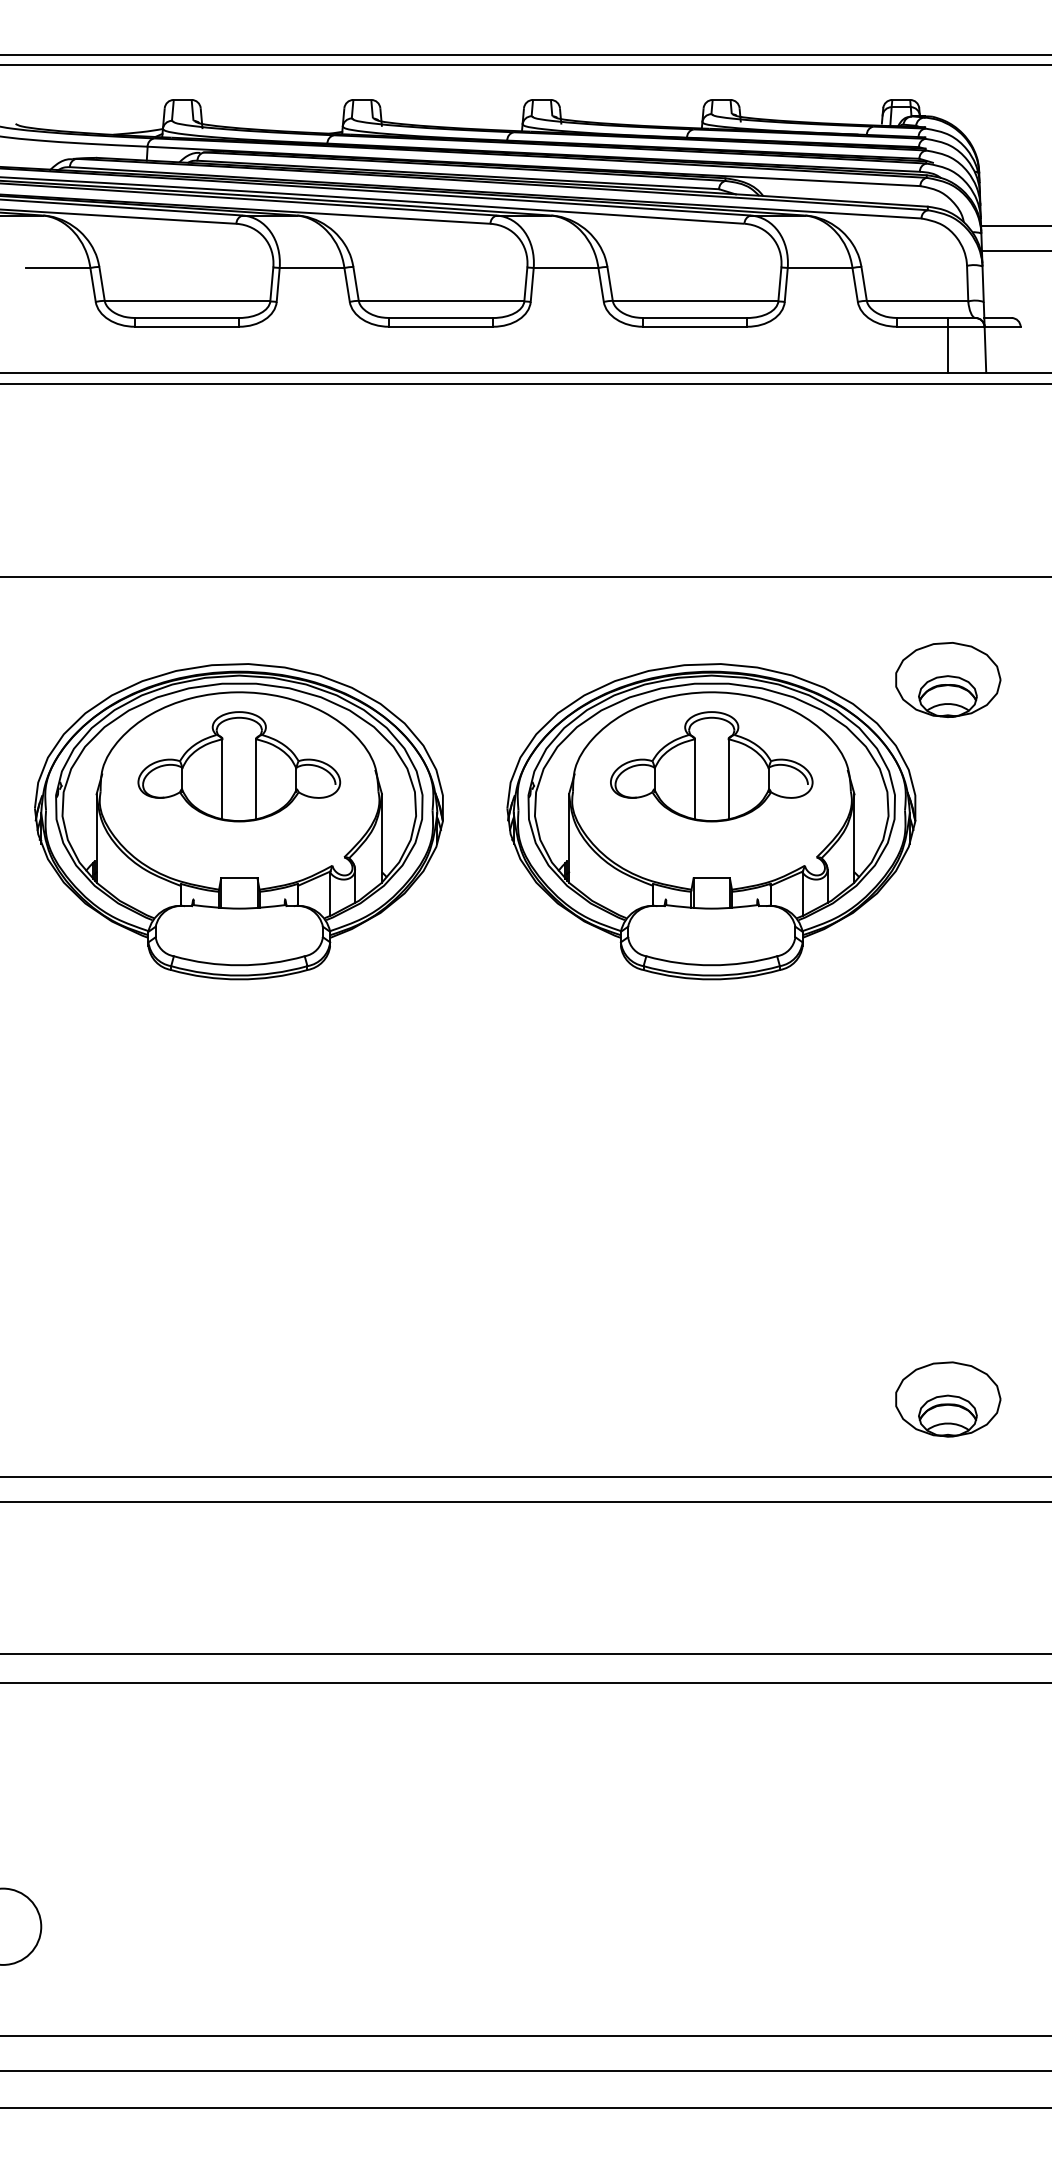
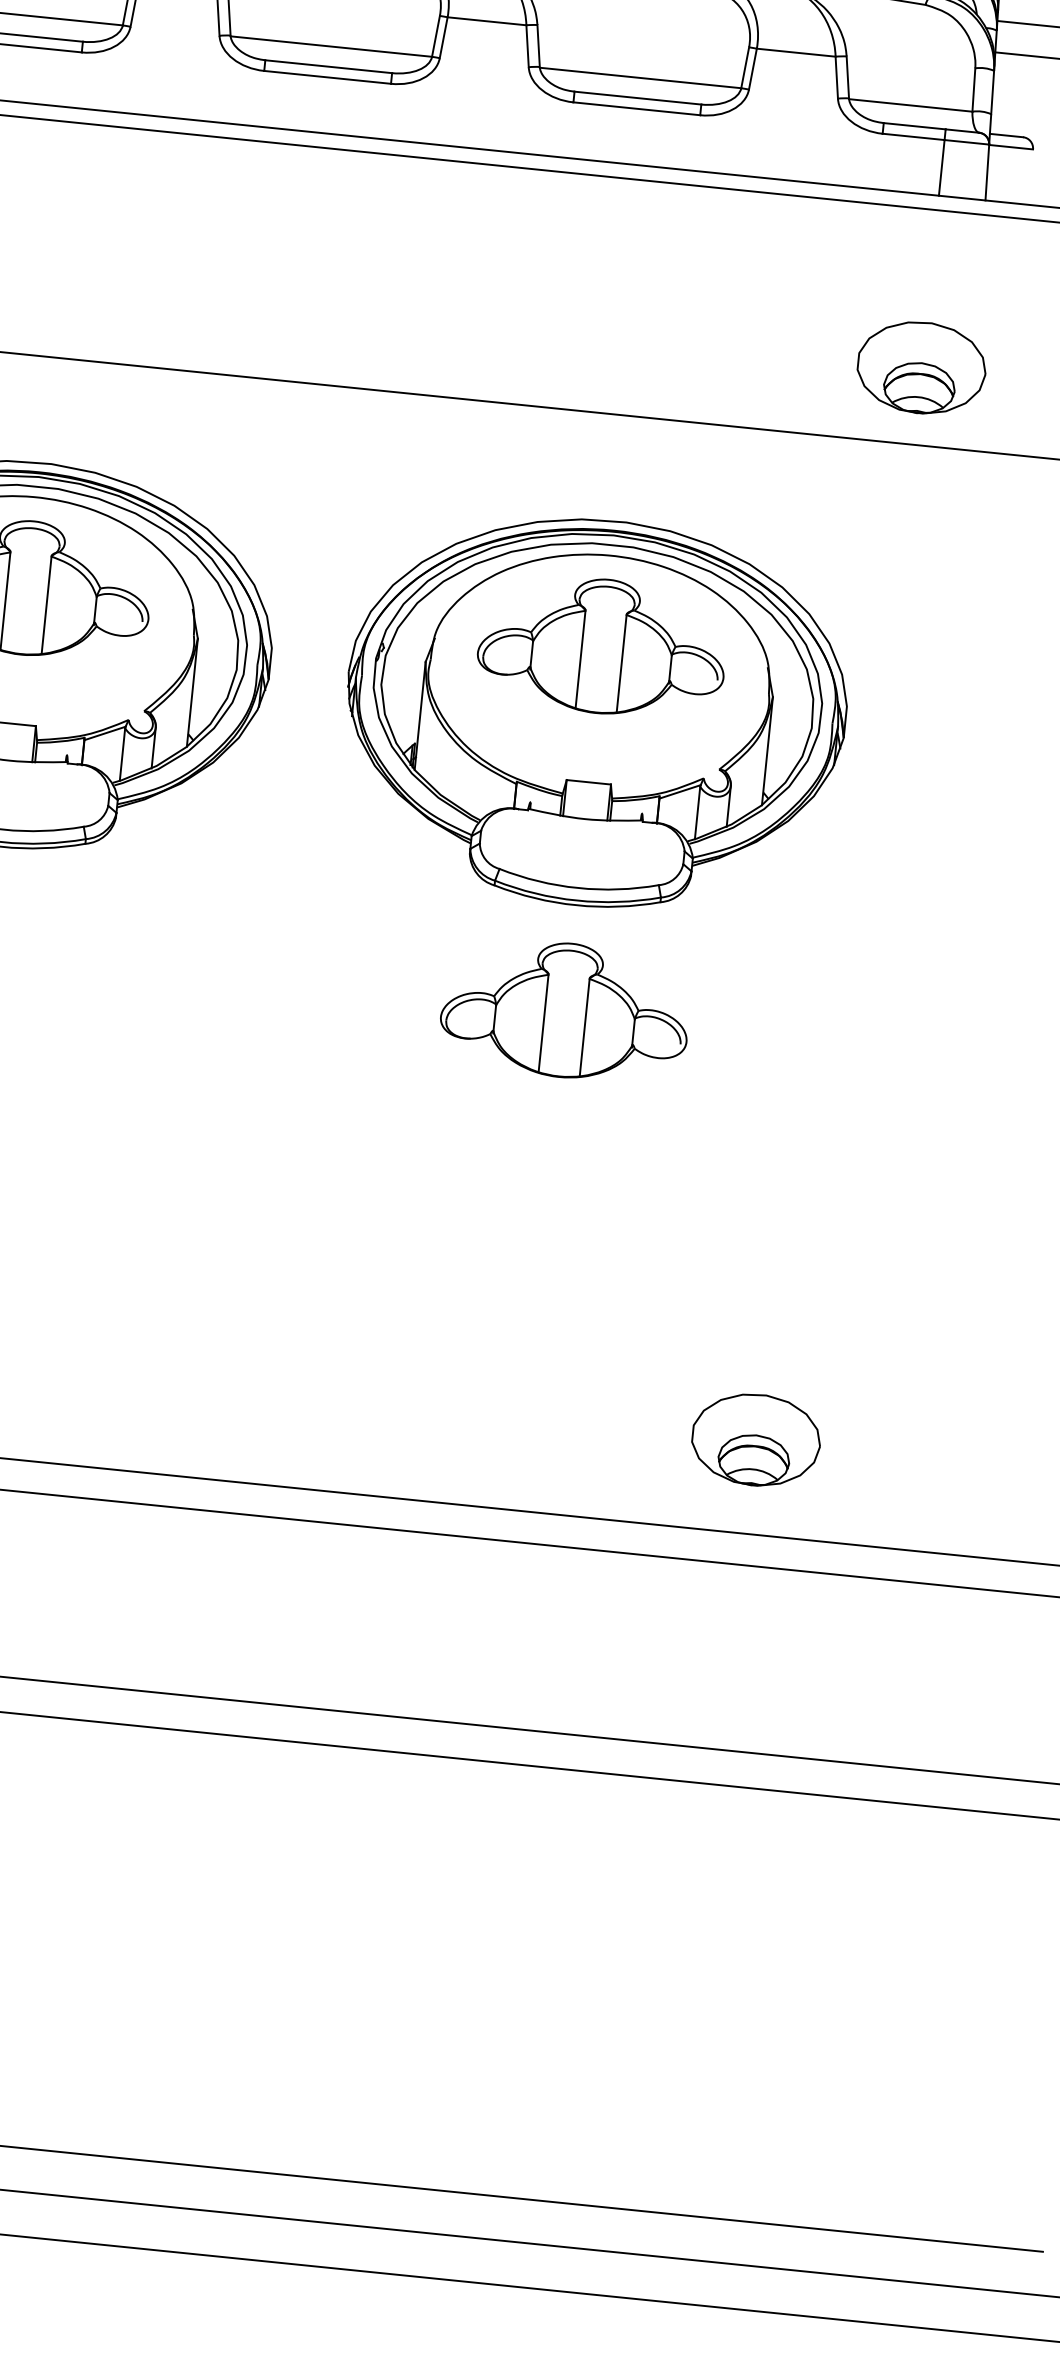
part: (948, 679) -> (922, 367), moved
part: (711, 1065) -> (565, 1010), added
part: (948, 1399) -> (756, 1440), moved

